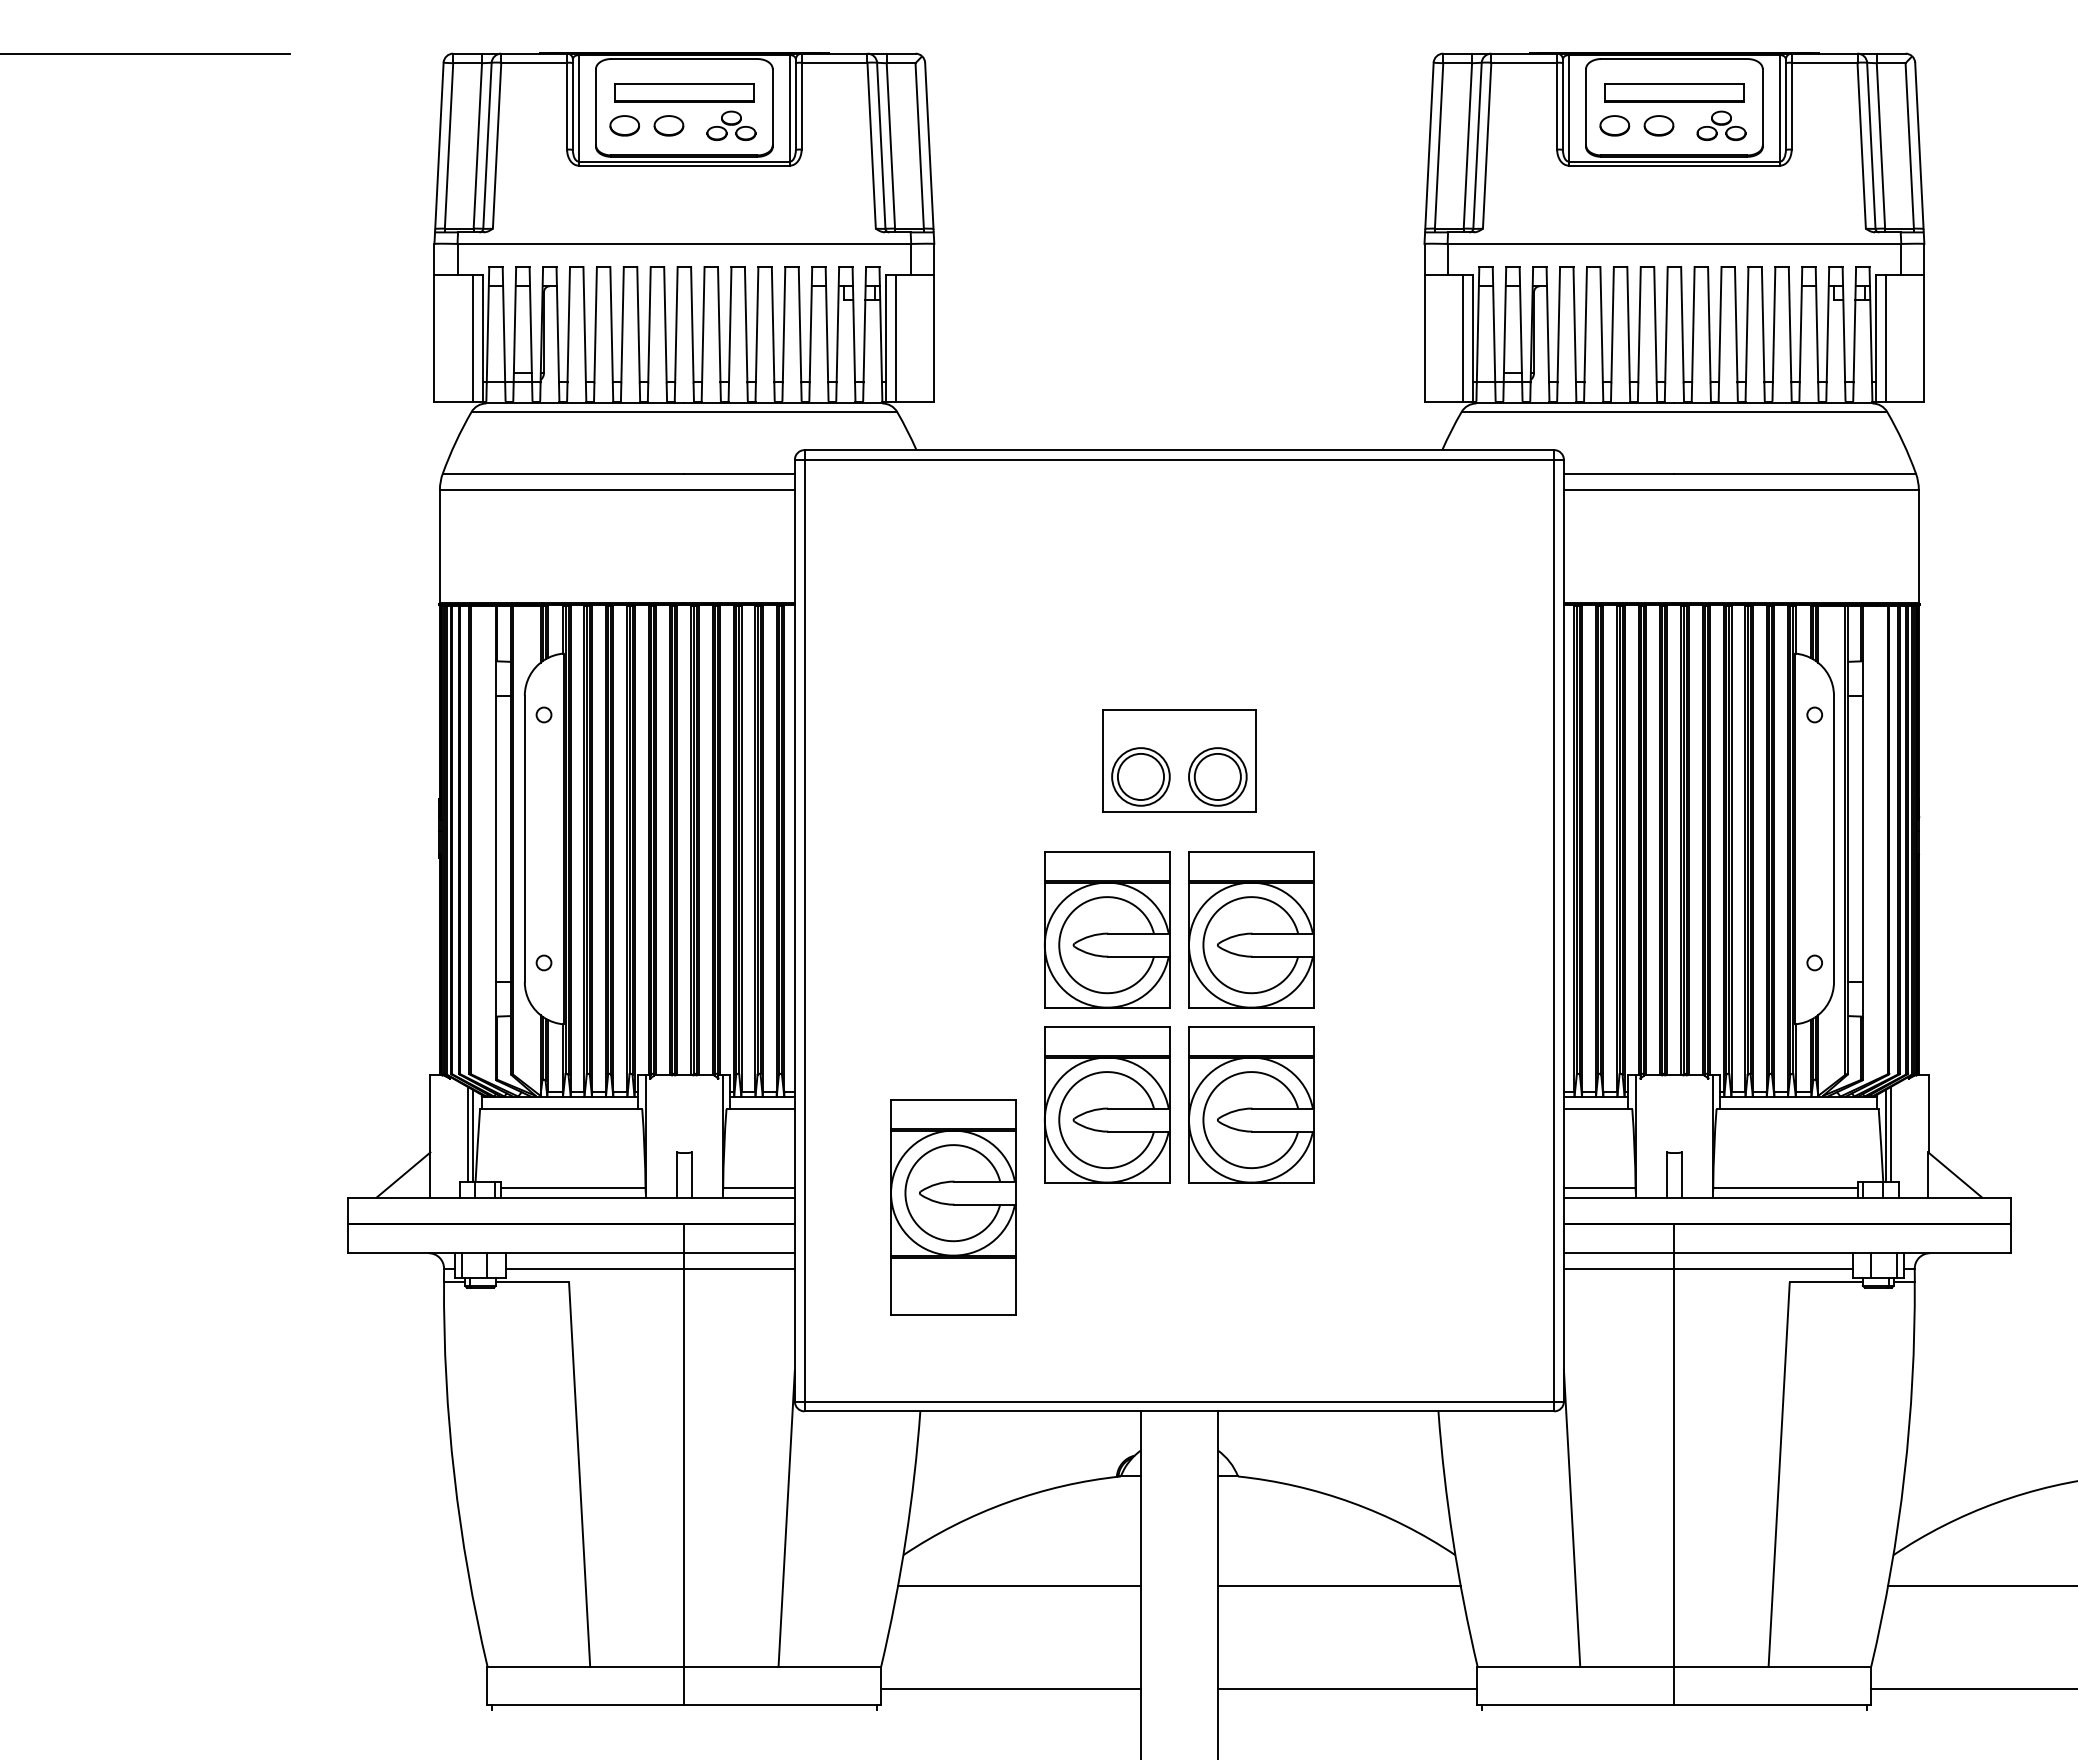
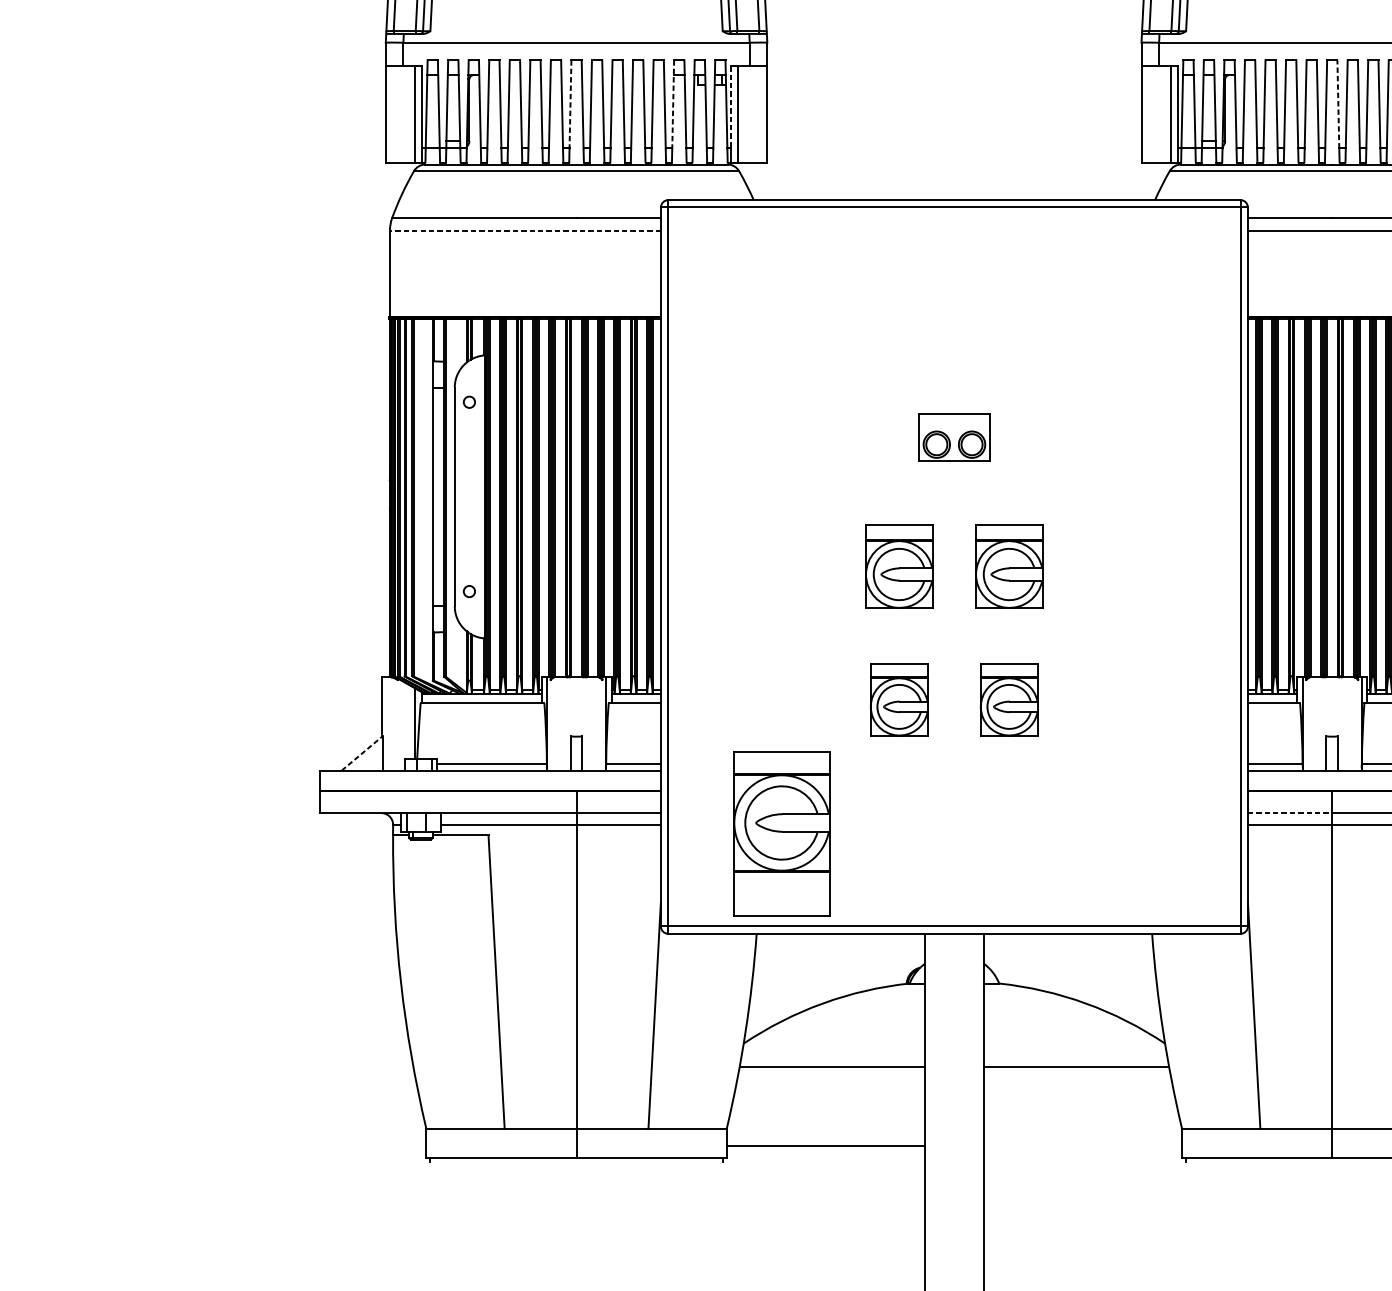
line: (676, 324) -> (570, 104), solid -> dashed
line: (810, 324) -> (672, 104), solid -> dashed
line: (1682, 324) -> (1338, 104), solid -> dashed
line: (886, 328) -> (730, 107), solid -> dashed
line: (616, 490) -> (524, 230), solid -> dashed
part: (1179, 760) -> (954, 437), size x0.6
part: (1107, 929) -> (899, 566), size x0.7
part: (1251, 929) -> (1009, 566), size x0.7
part: (1107, 1104) -> (899, 699), size x0.6
part: (1251, 1104) -> (1009, 699), size x0.6
line: (468, 1134) -> (411, 722), removed
line: (403, 1174) -> (362, 753), solid -> dashed
part: (953, 1207) -> (781, 833), moved
line: (1619, 1253) -> (1290, 813), solid -> dashed
line: (1347, 1689) -> (1082, 1146), removed

